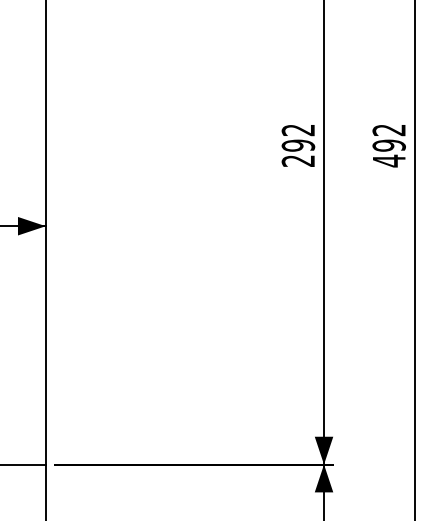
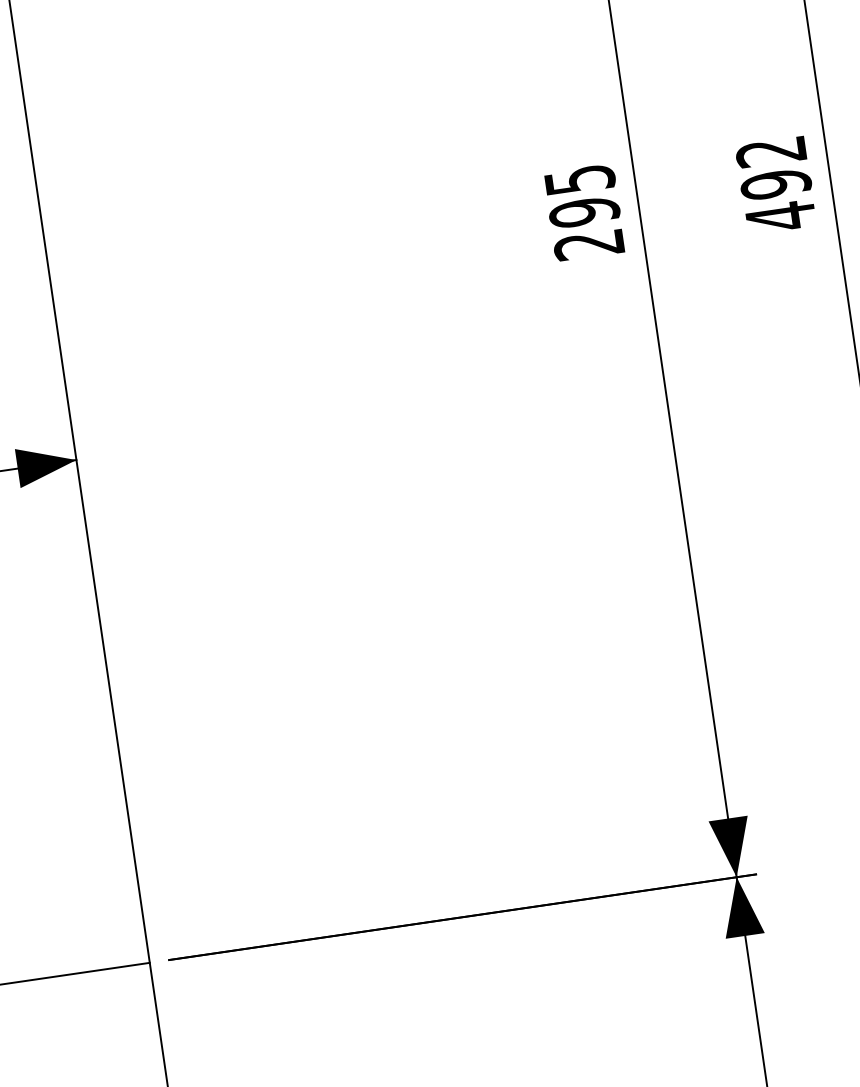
text: (298, 130) -> (580, 180), 292 -> 295

